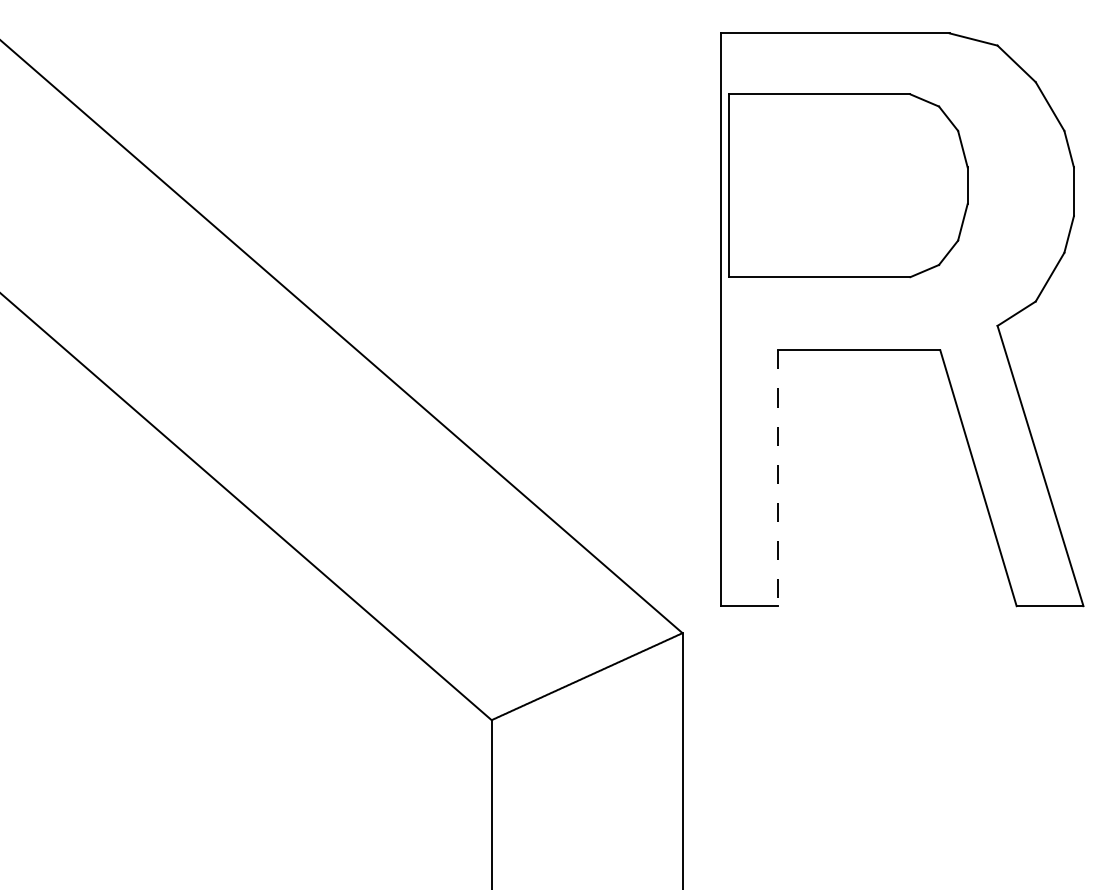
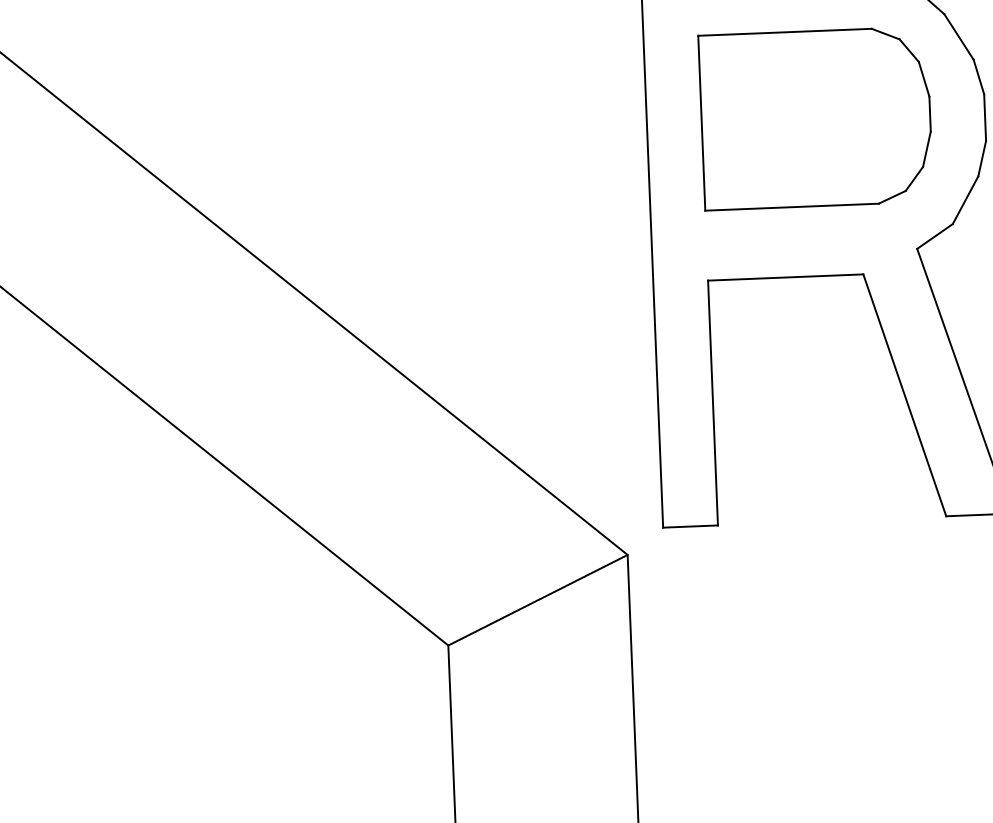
part: (848, 185) -> (816, 118), moved
line: (778, 478) -> (713, 403), dashed -> solid

